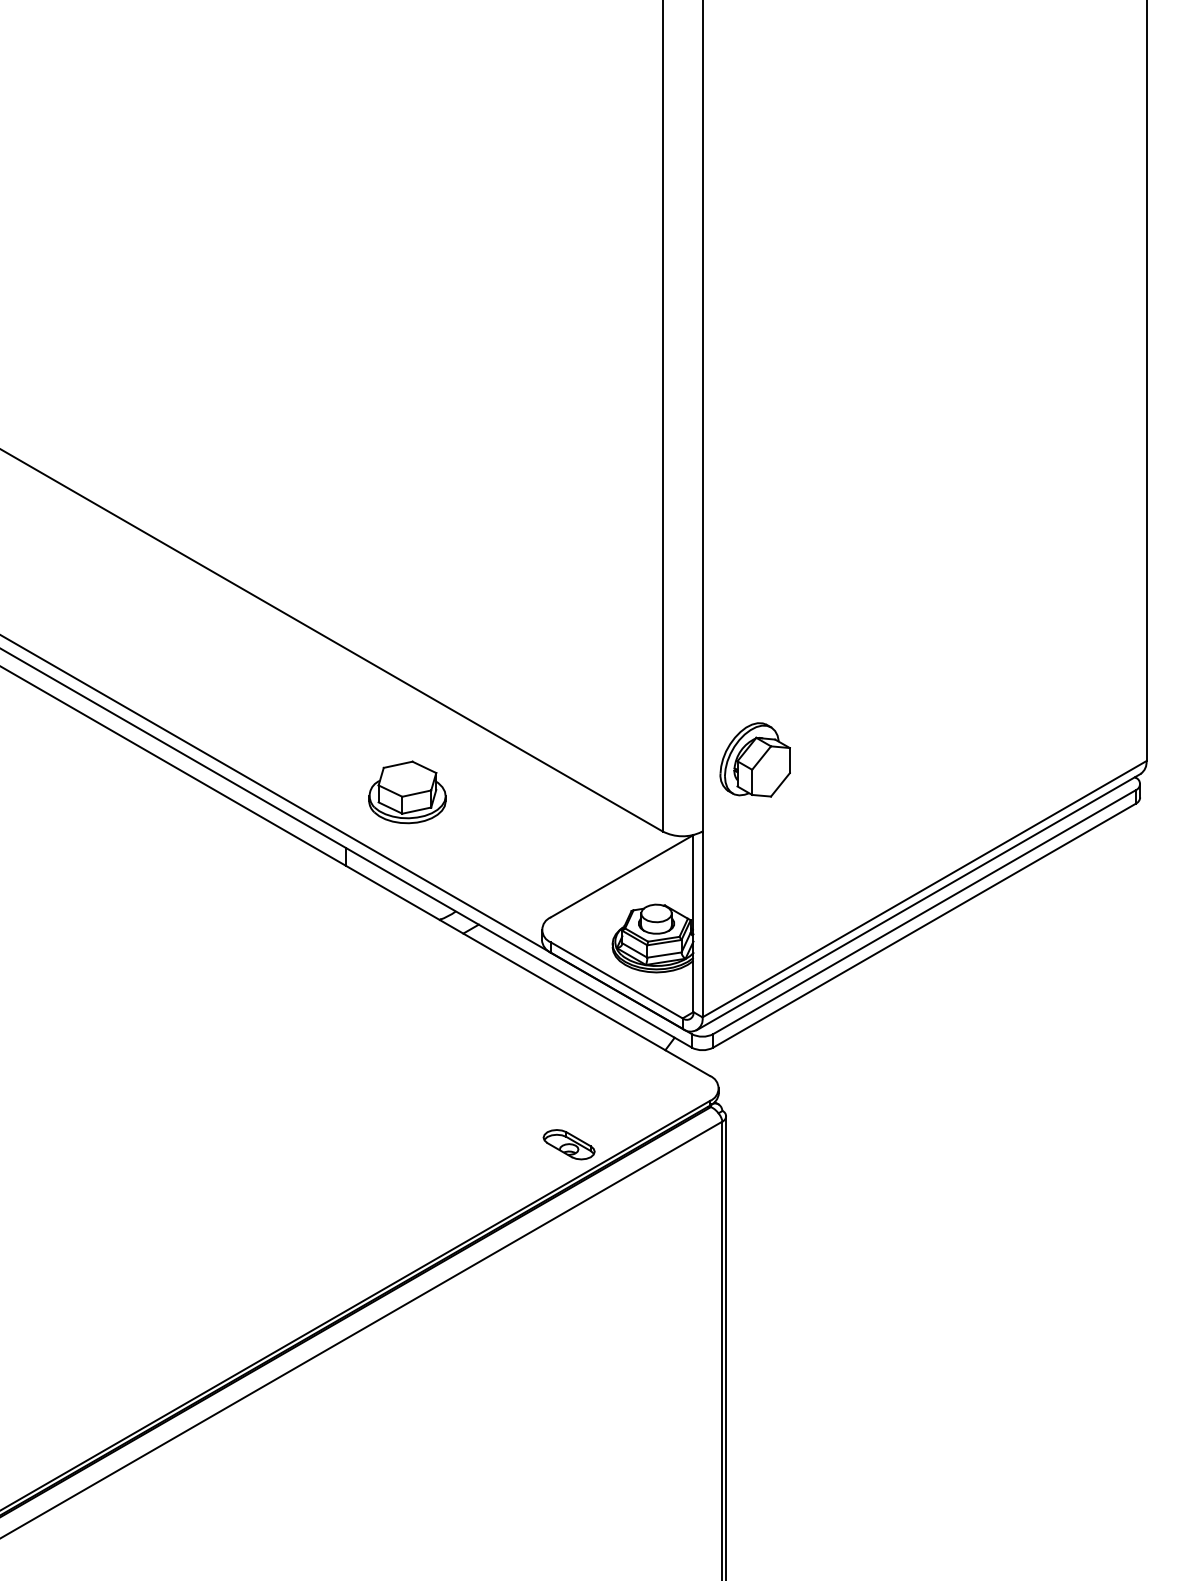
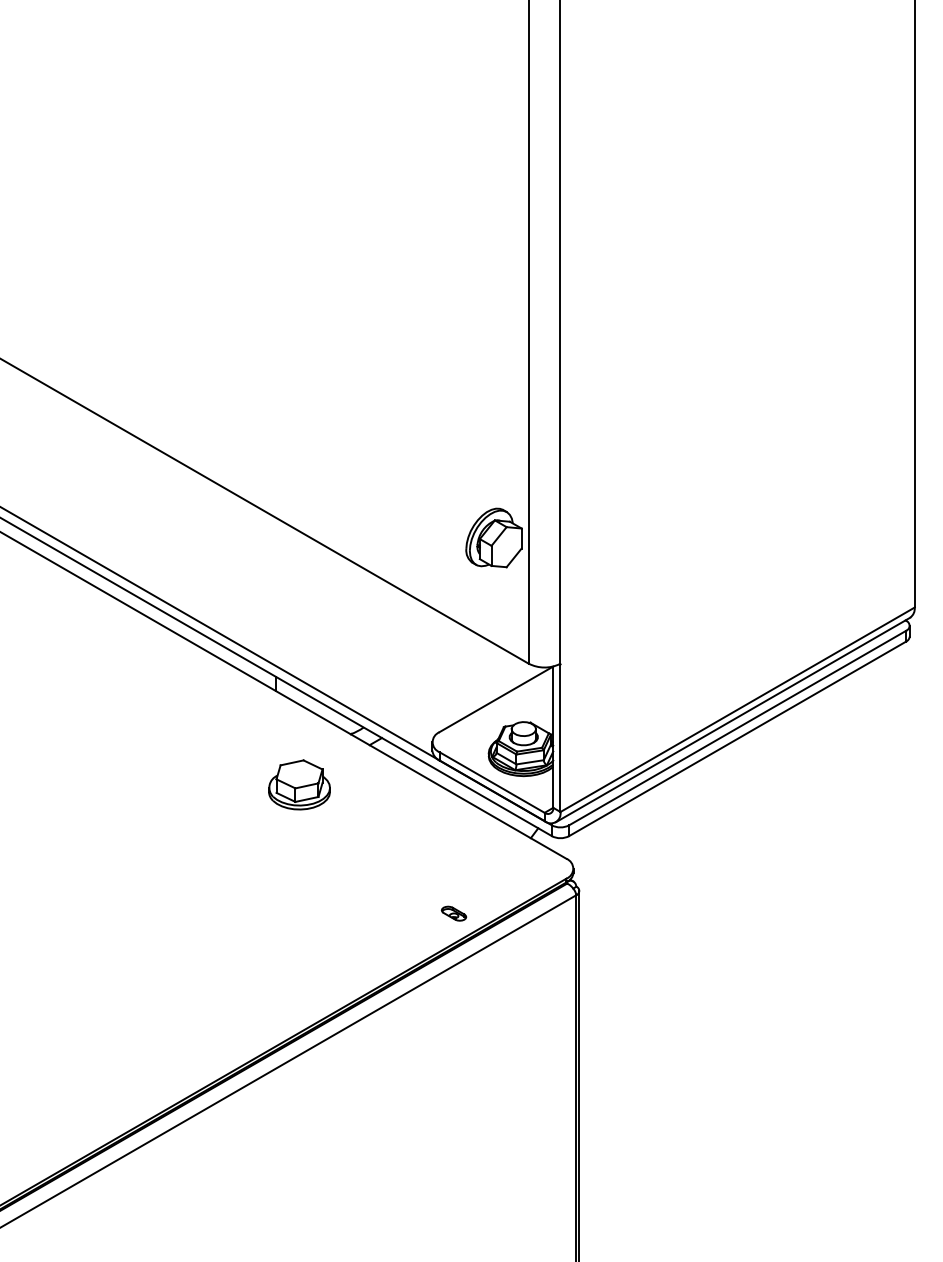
part: (754, 759) -> (493, 537), moved
part: (407, 792) -> (299, 784), moved
part: (568, 1144) -> (453, 913), size x0.6

